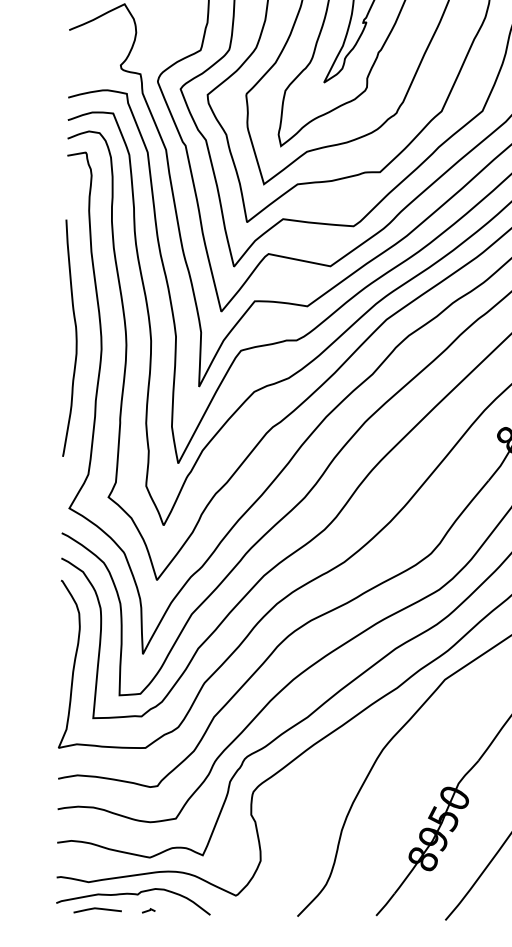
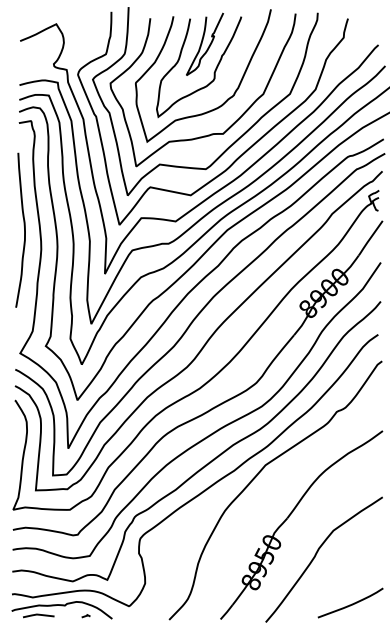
curve: (75, 337) -> (24, 229), moved
line: (147, 911) -> (85, 616), moved

